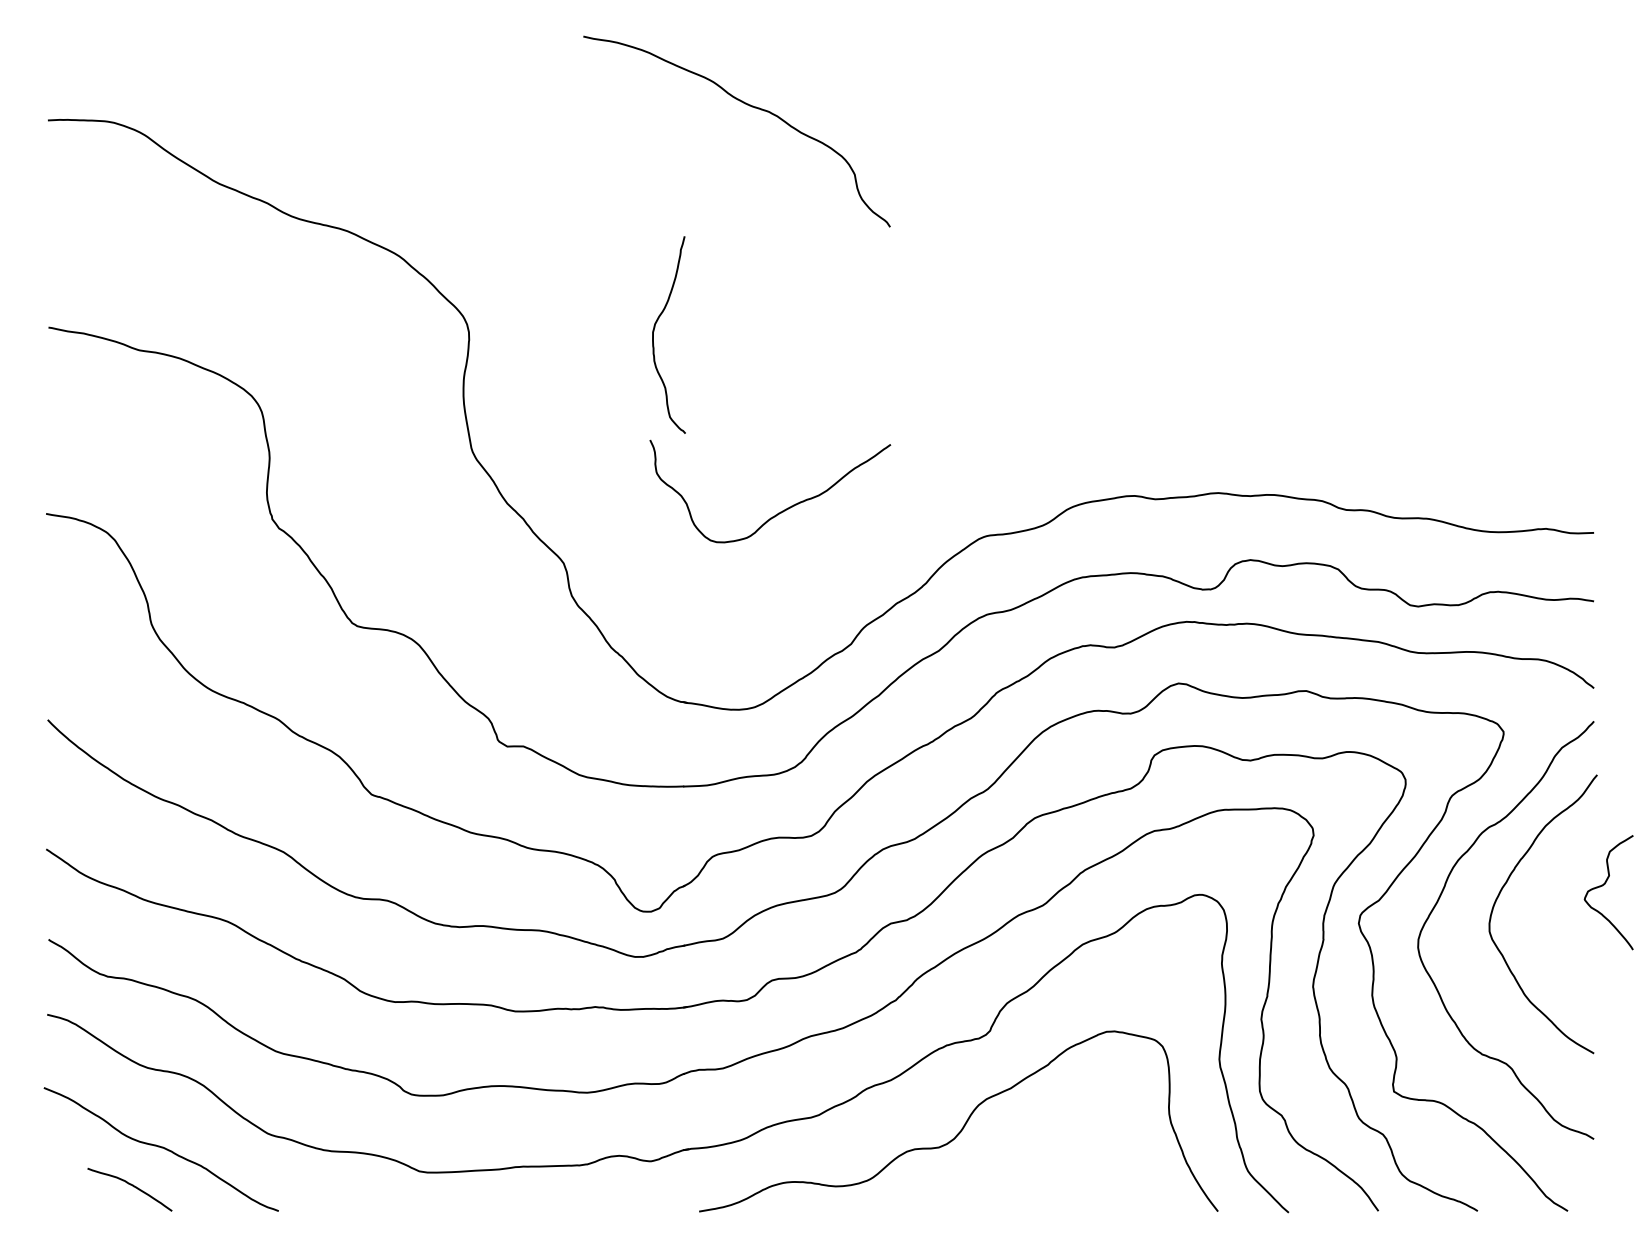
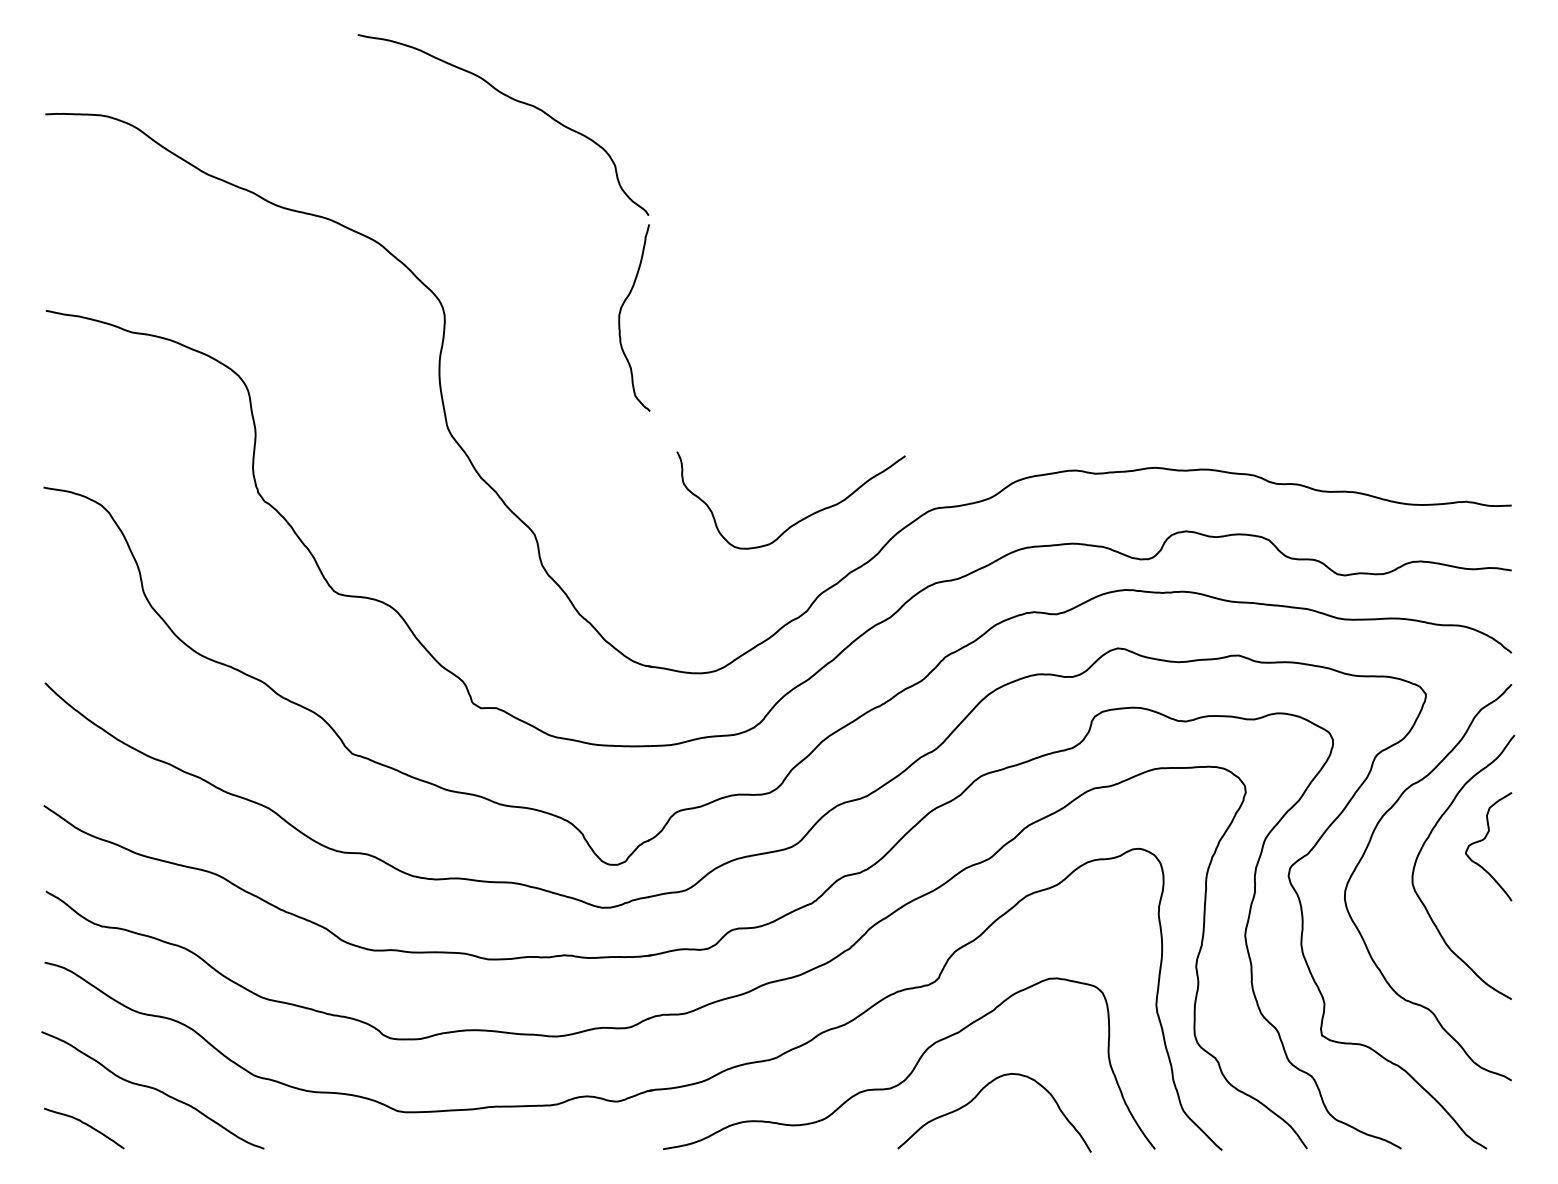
curve: (749, 106) -> (515, 101), moved
curve: (780, 511) -> (800, 519), moved
curve: (1604, 885) -> (1484, 840), moved
curve: (1030, 1156) -> (977, 1097), added
curve: (130, 1185) -> (84, 1124), moved

